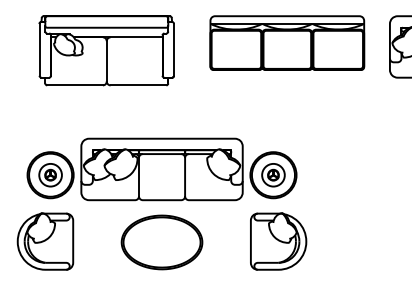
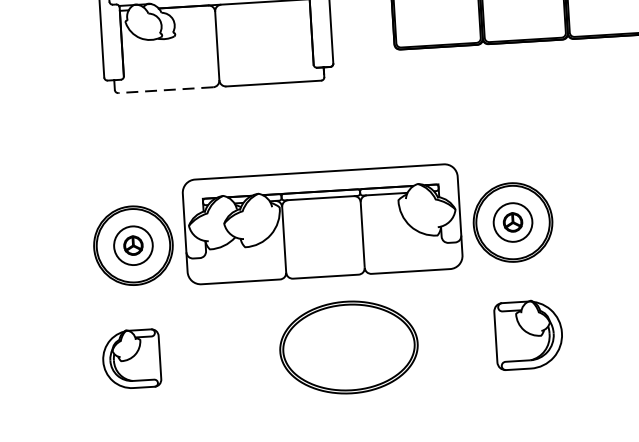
line: (75, 85) -> (166, 90), solid -> dashed
part: (45, 241) -> (131, 359), size x0.6
part: (278, 241) -> (528, 334), size x0.7
part: (161, 242) -> (348, 347), moved

